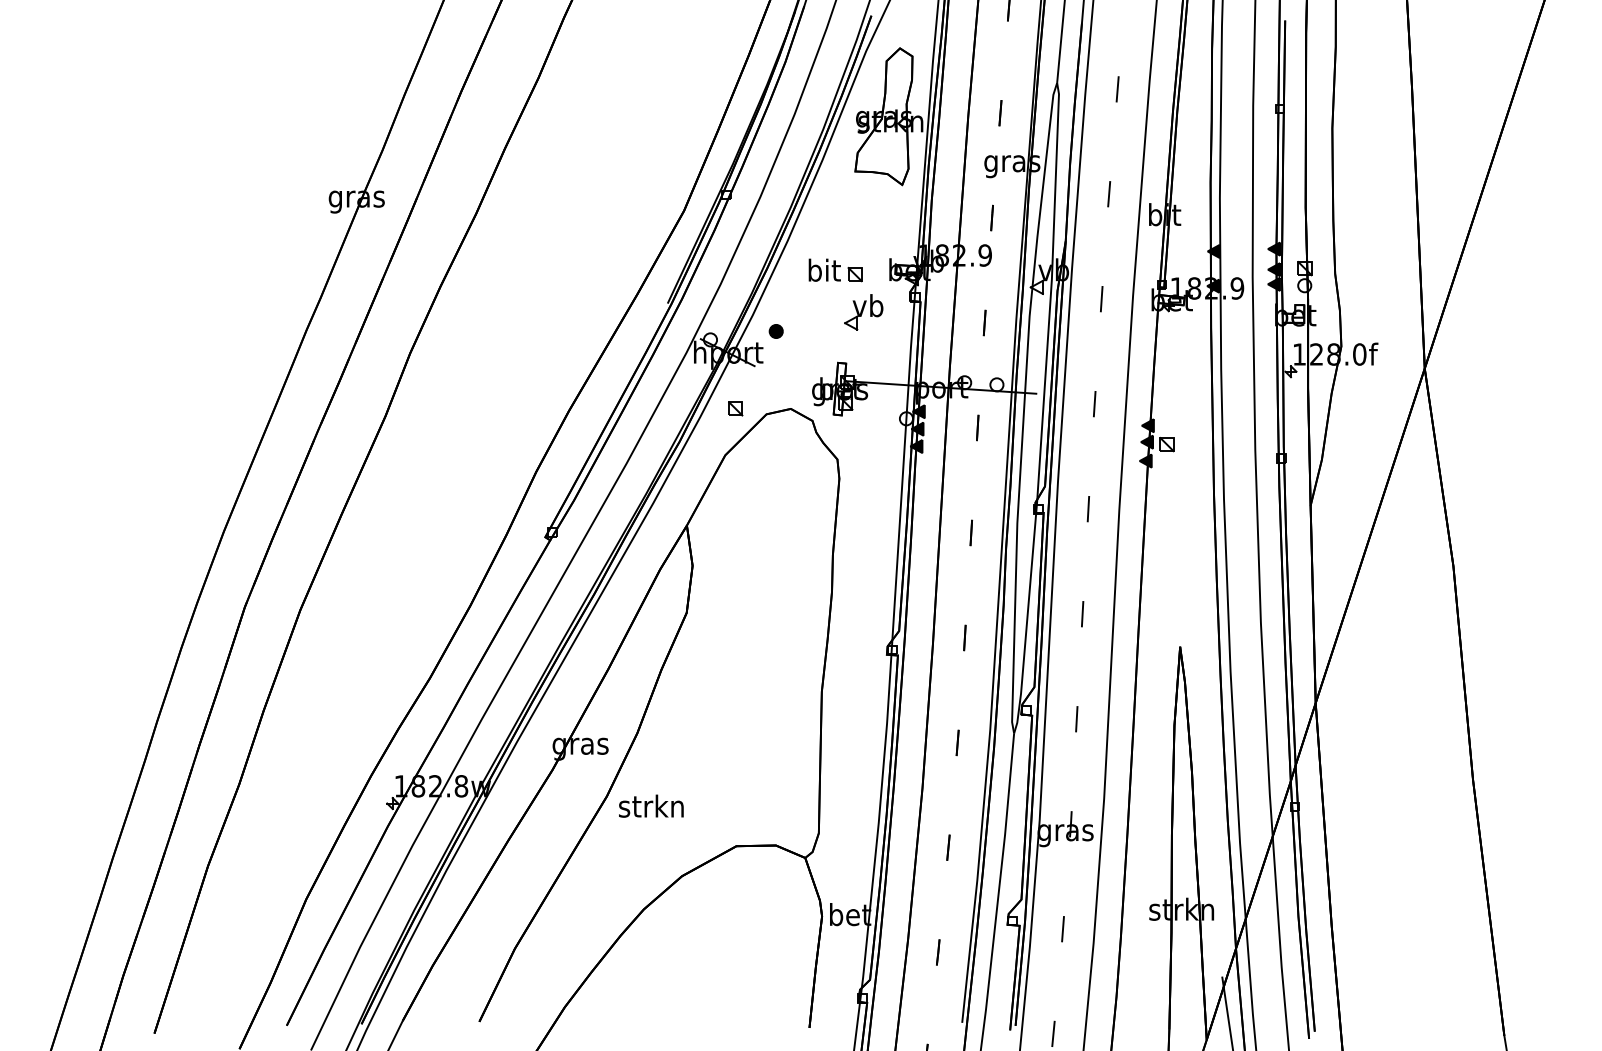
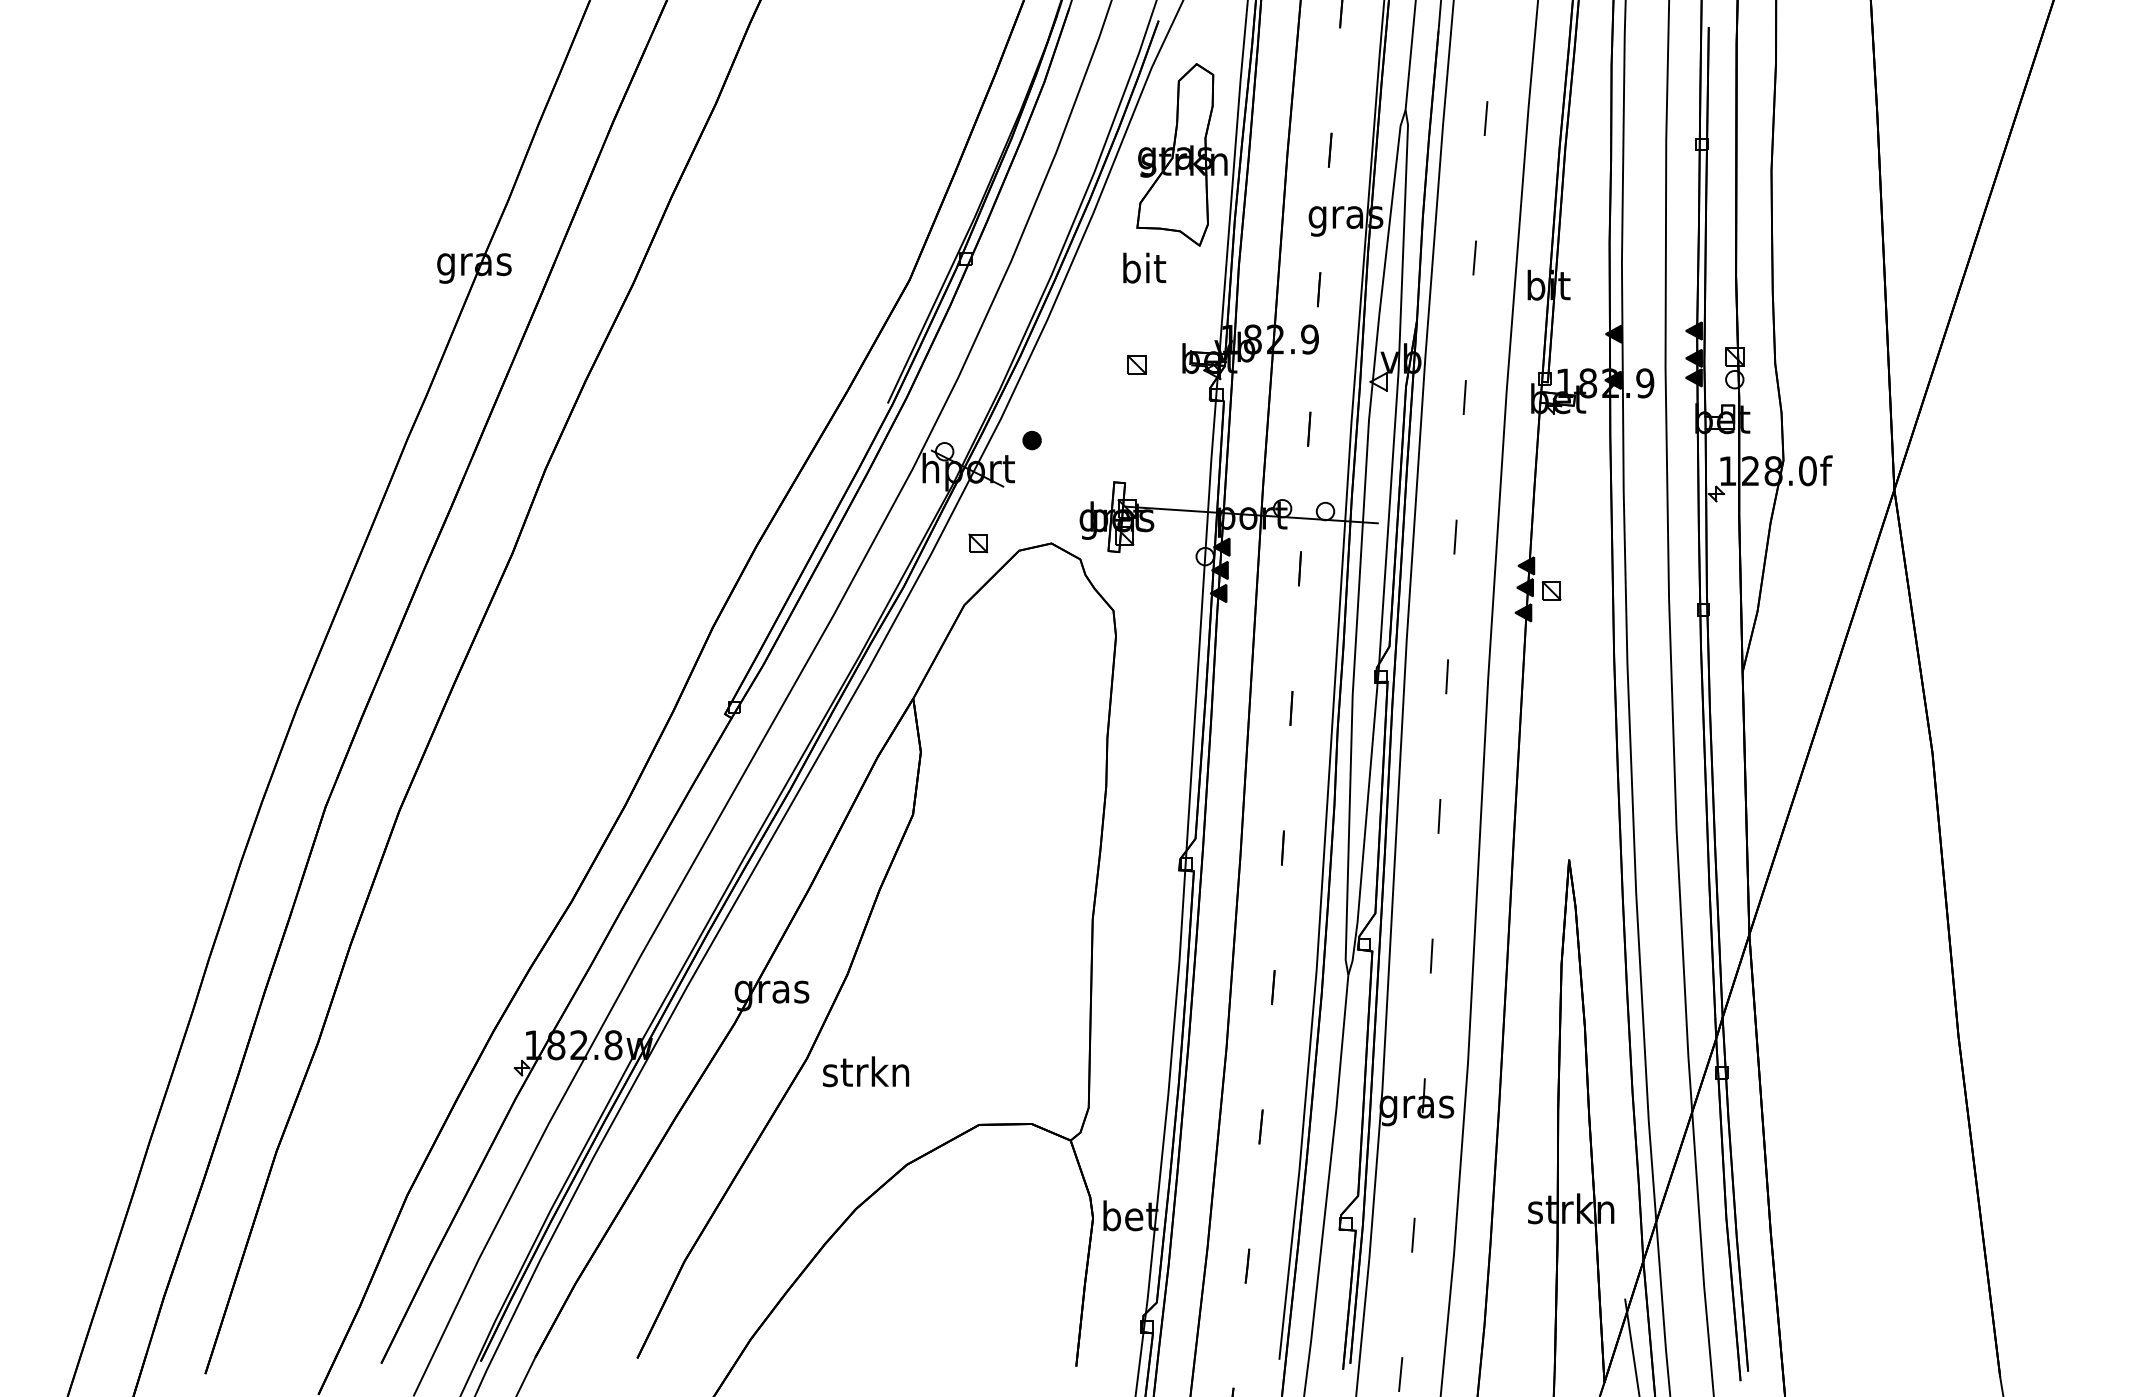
text: (824, 269) -> (1144, 267), moved
part: (863, 311) -> (1148, 414), removed

